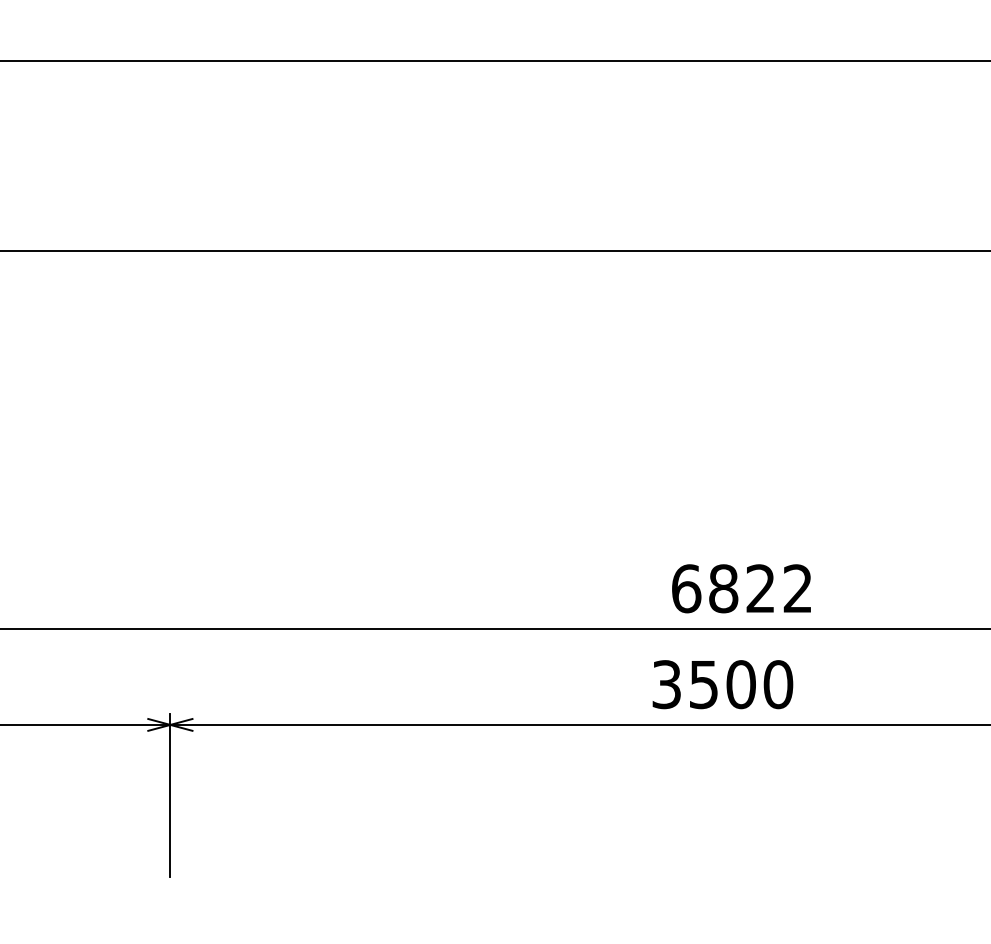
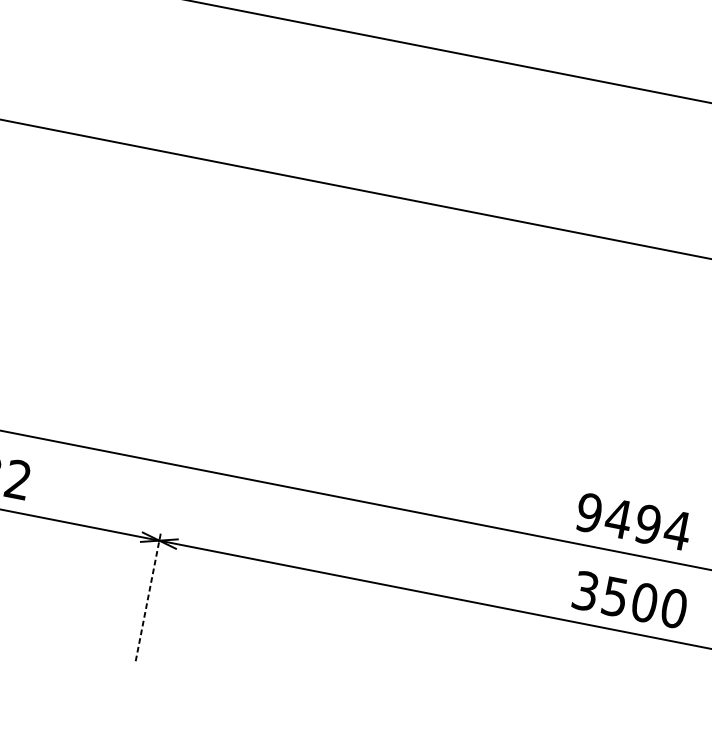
text: (742, 588) -> (633, 521), 6822 -> 9494
text: (722, 684) -> (629, 599), moved
line: (170, 795) -> (148, 596), solid -> dashed

